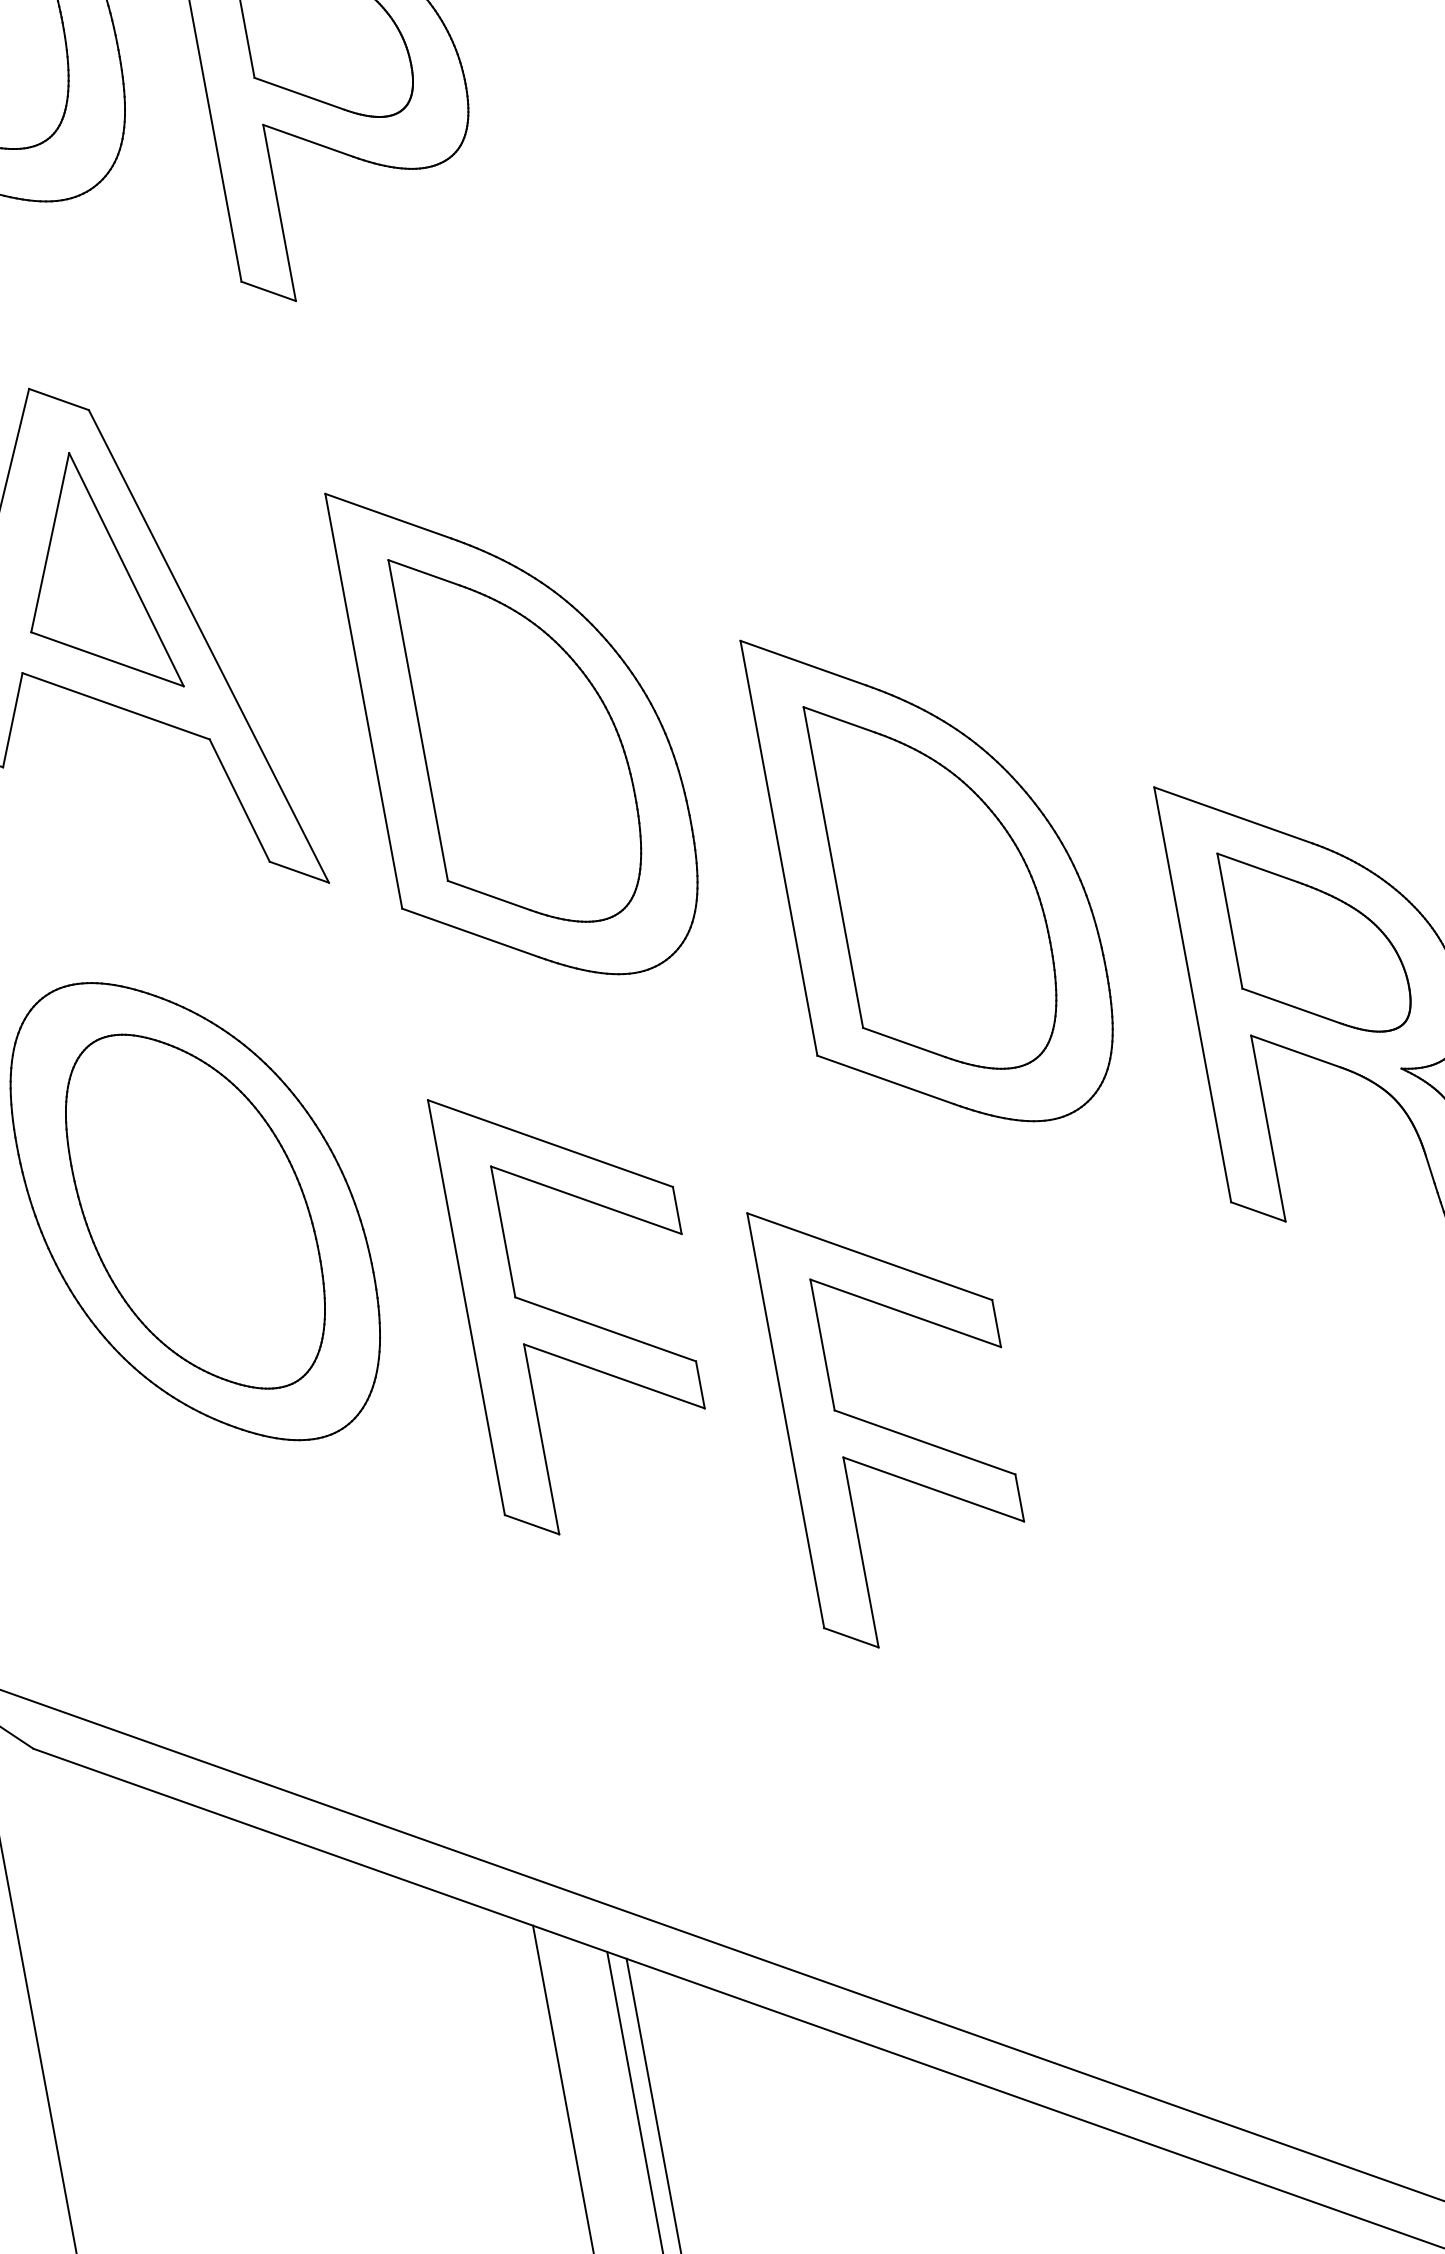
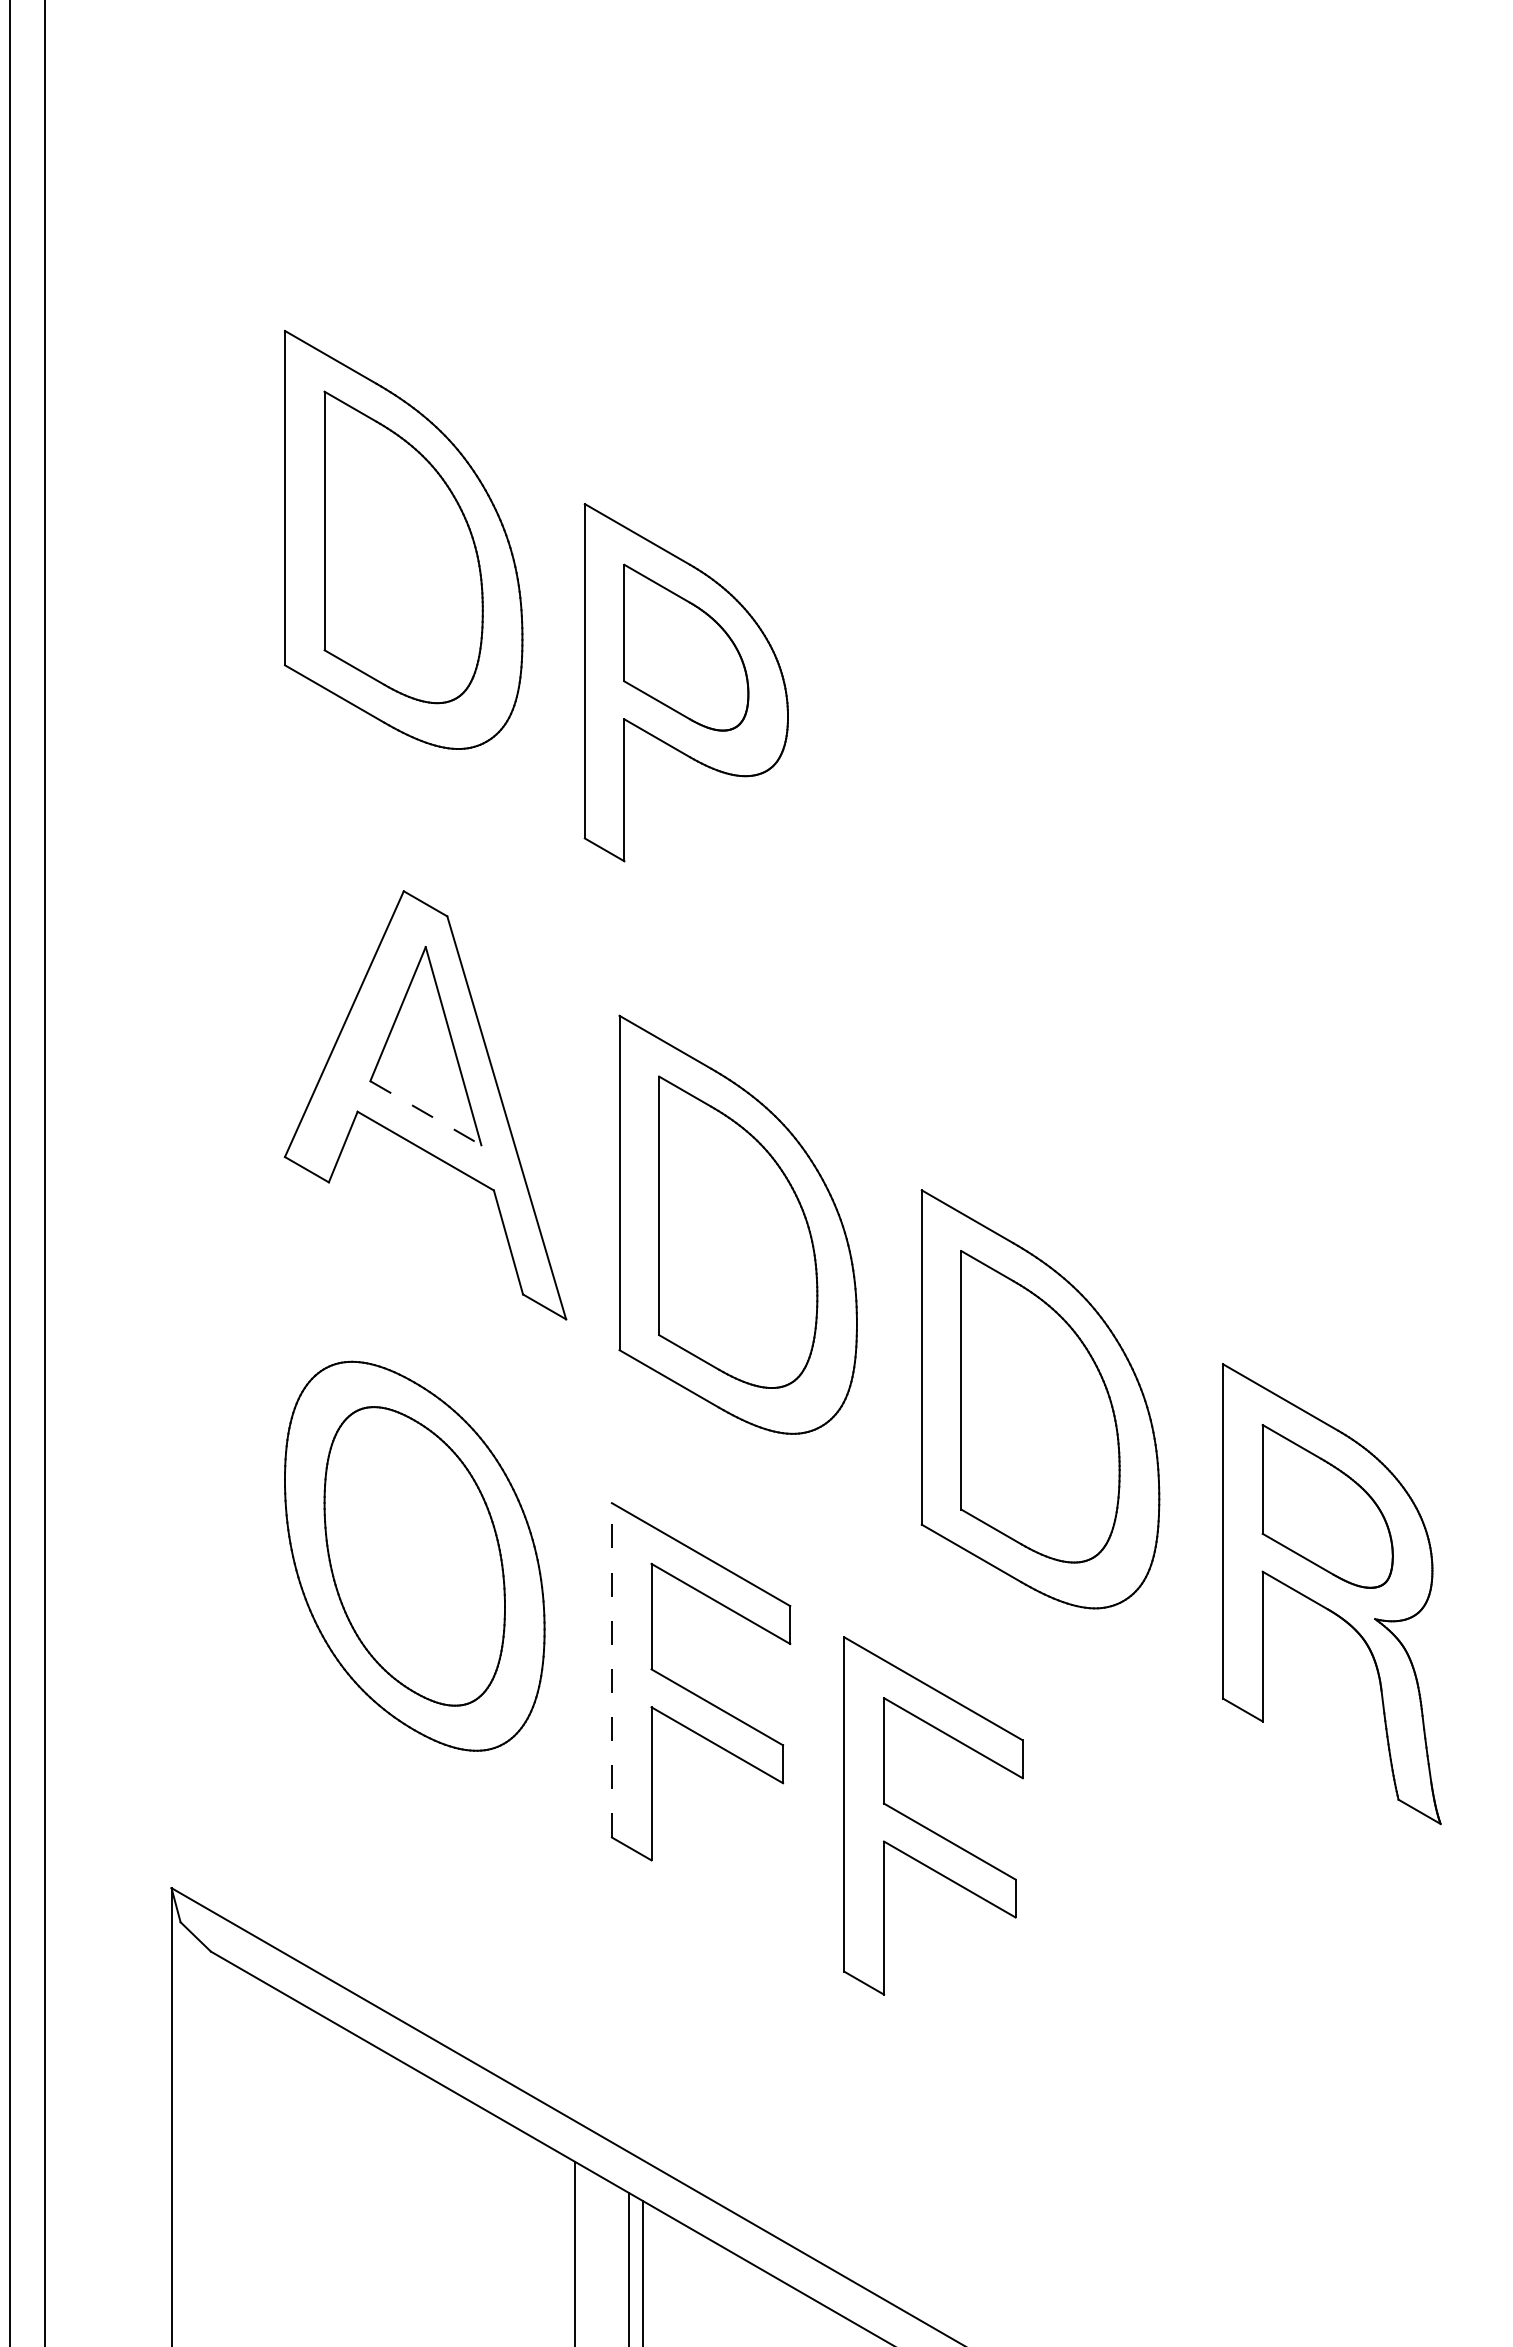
line: (108, 659) -> (426, 1113), solid -> dashed
line: (465, 1306) -> (611, 1669), solid -> dashed

